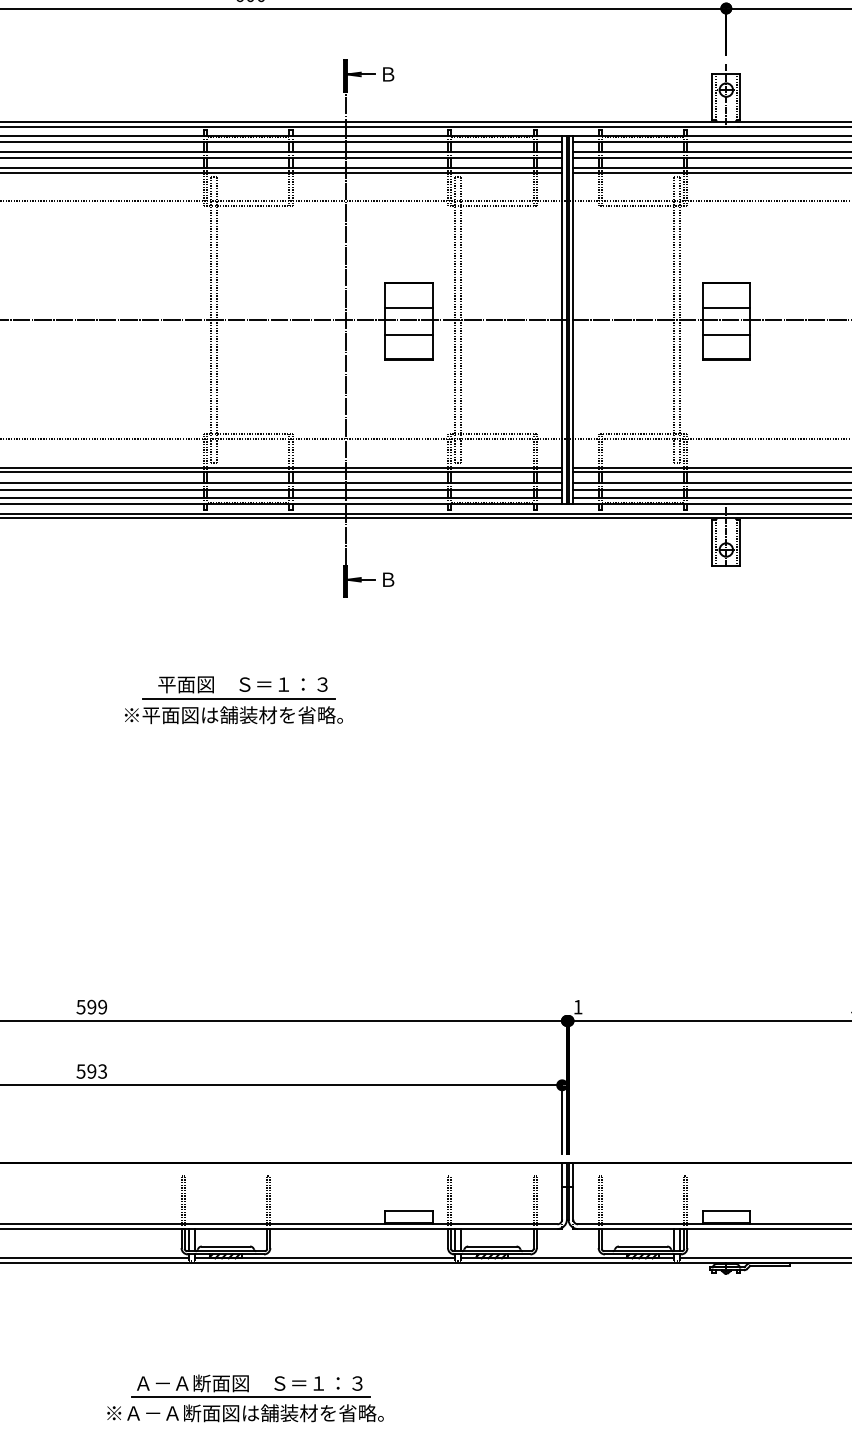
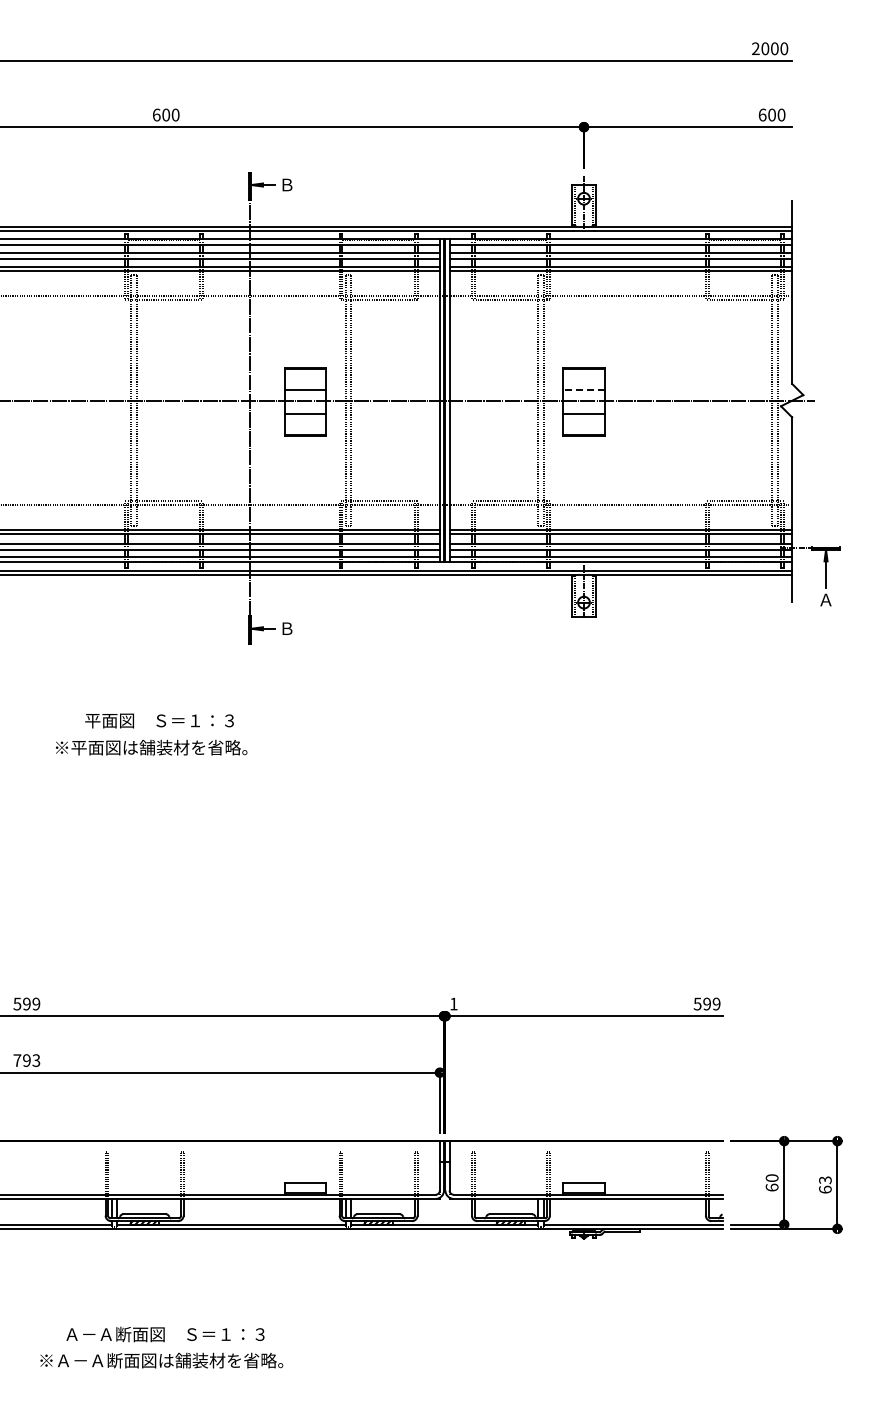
line: (726, 308) -> (584, 390), solid -> dashed
line: (238, 699) -> (155, 733), removed
text: (81, 1071) -> (17, 1060), 593 -> 793
line: (249, 1397) -> (165, 1346), removed

